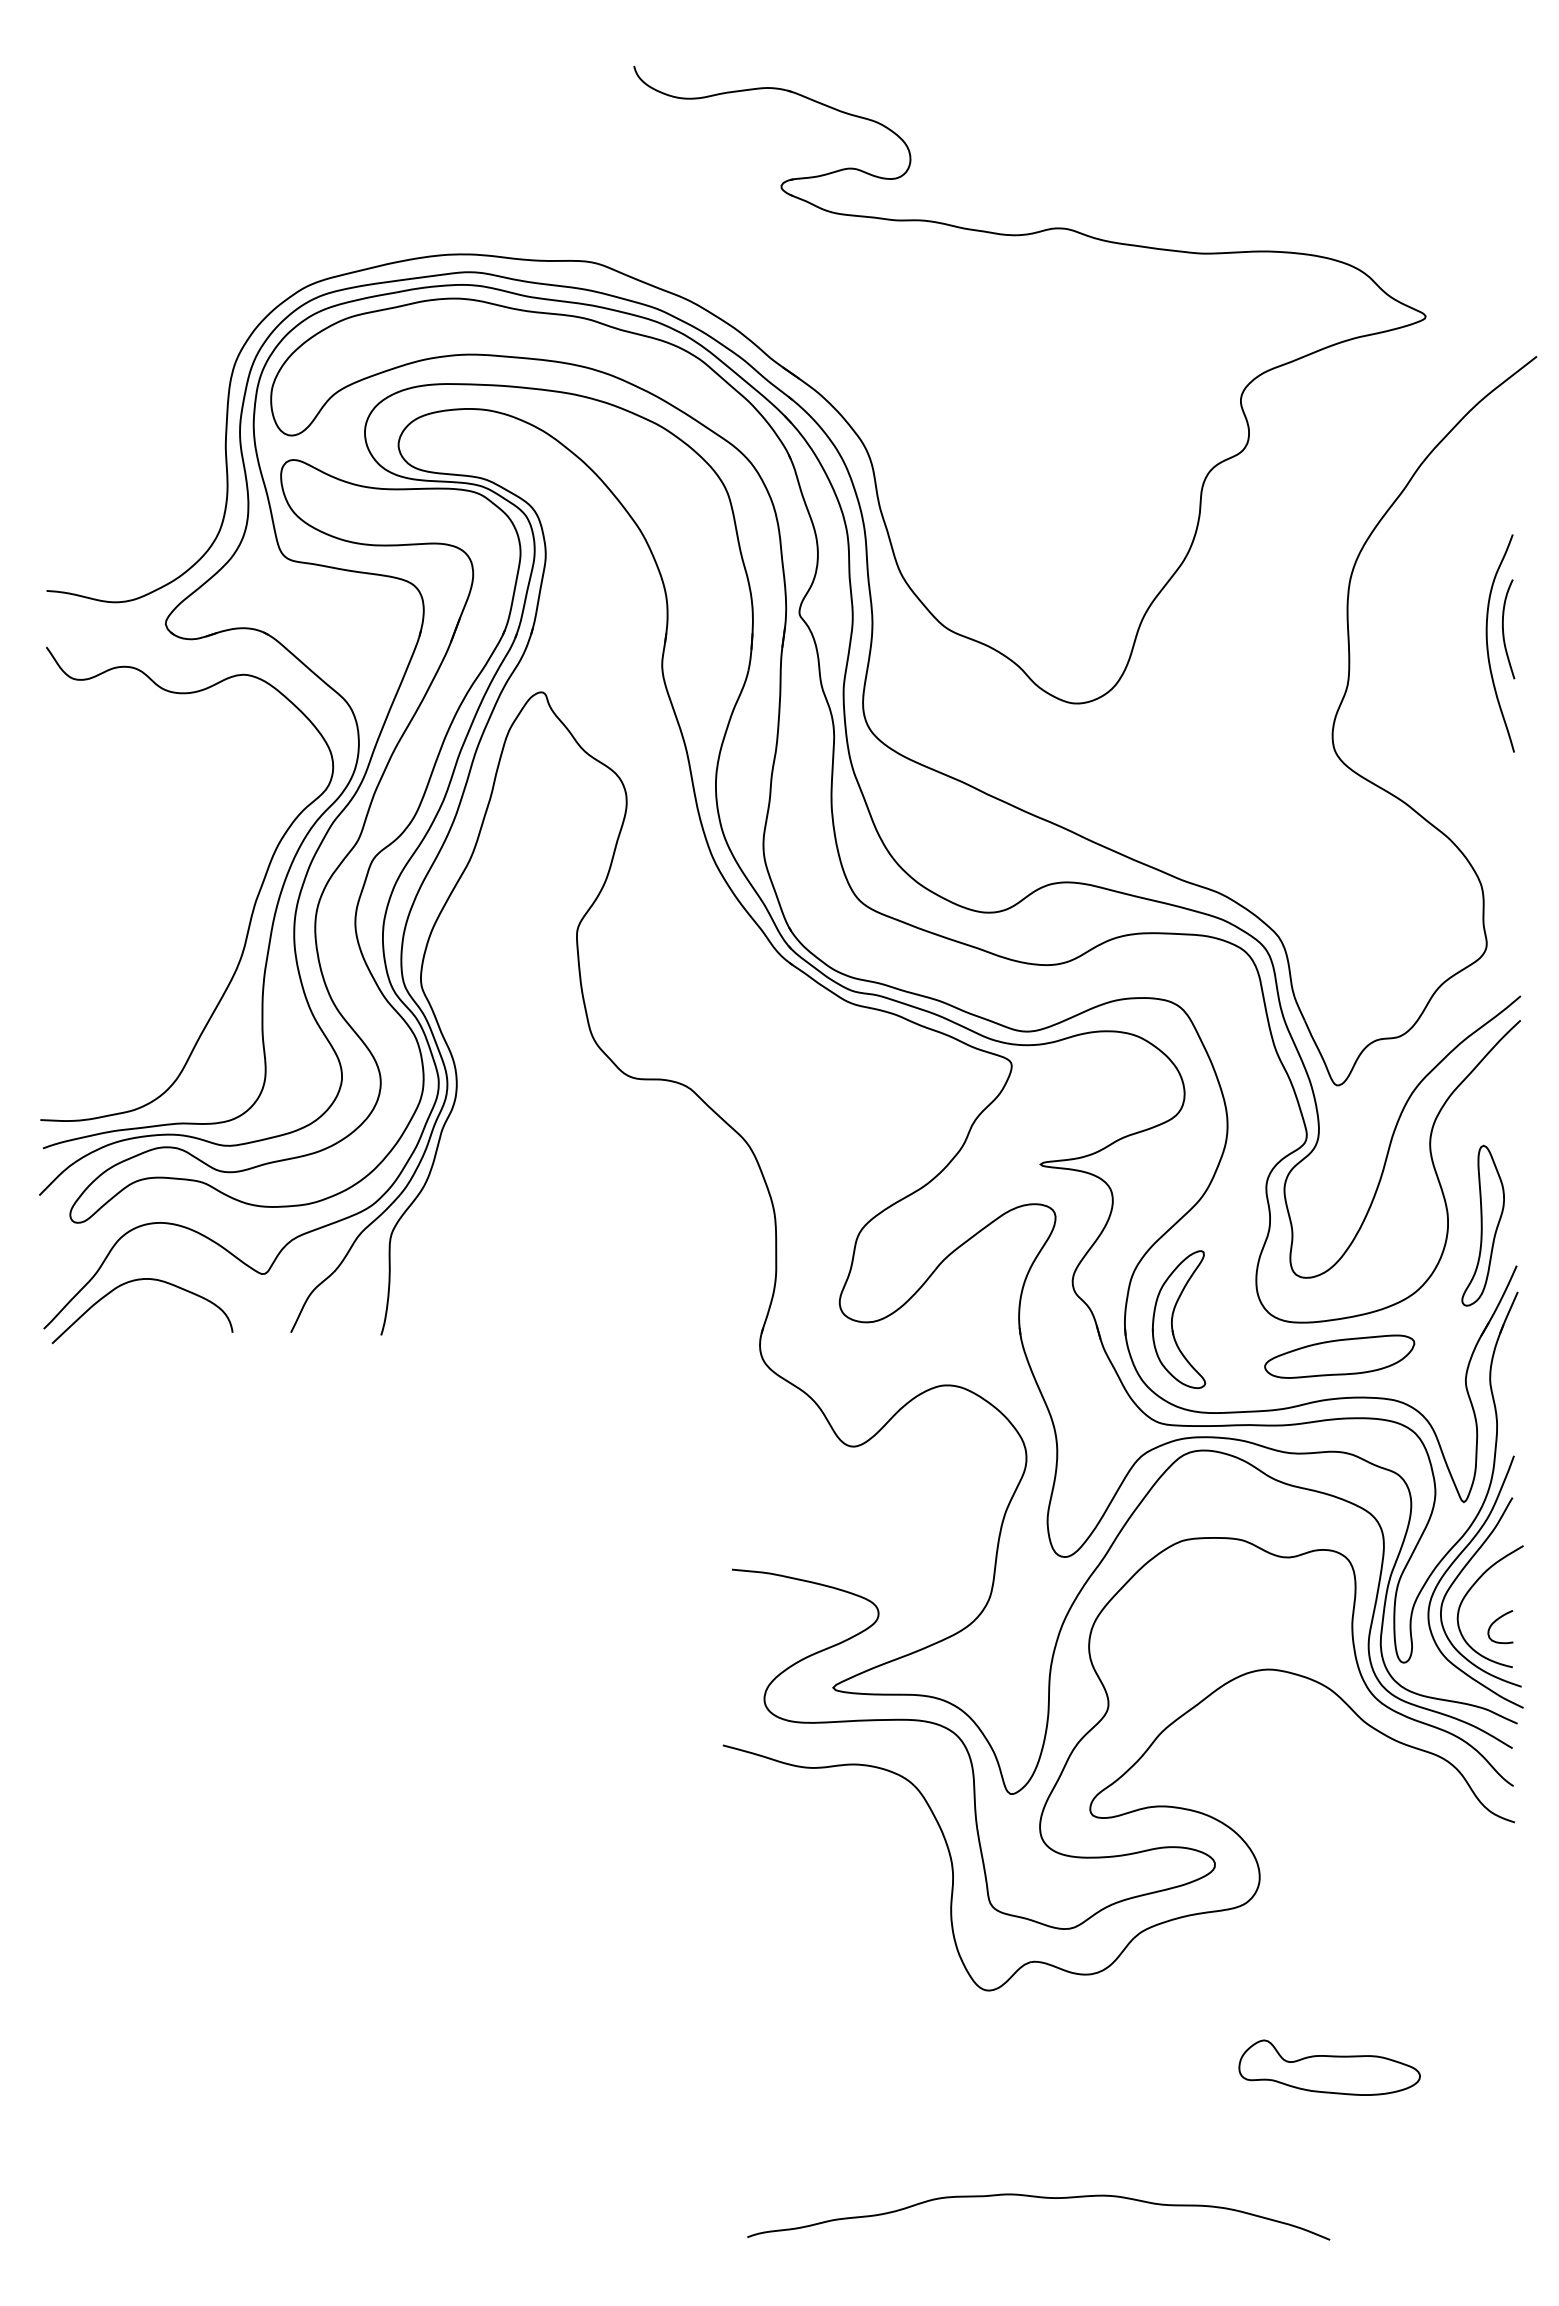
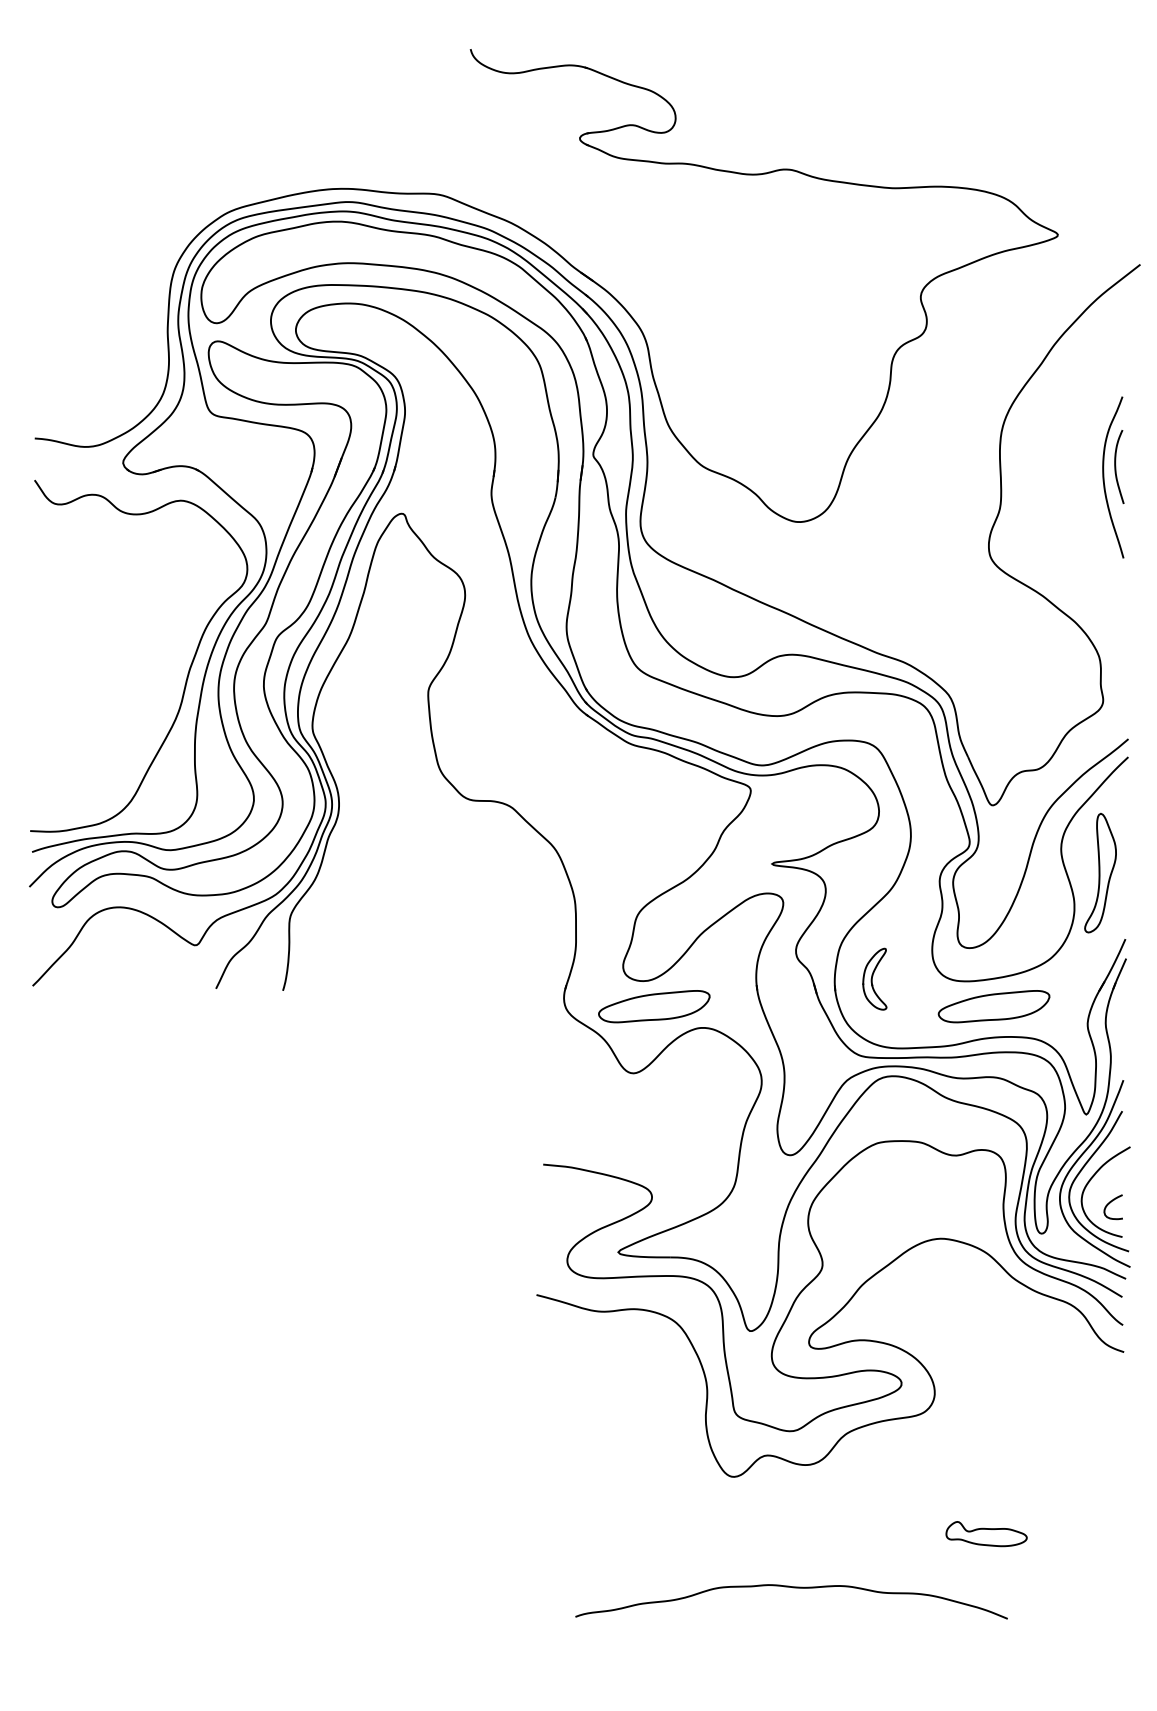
part: (1482, 1225) -> (1100, 872), moved
curve: (135, 1281) -> (100, 950), removed
part: (1178, 1319) -> (874, 979), size x0.6
part: (881, 1356) -> (654, 1006), added
part: (1329, 2067) -> (986, 1533), size x0.6
curve: (1040, 2198) -> (792, 1588), moved

